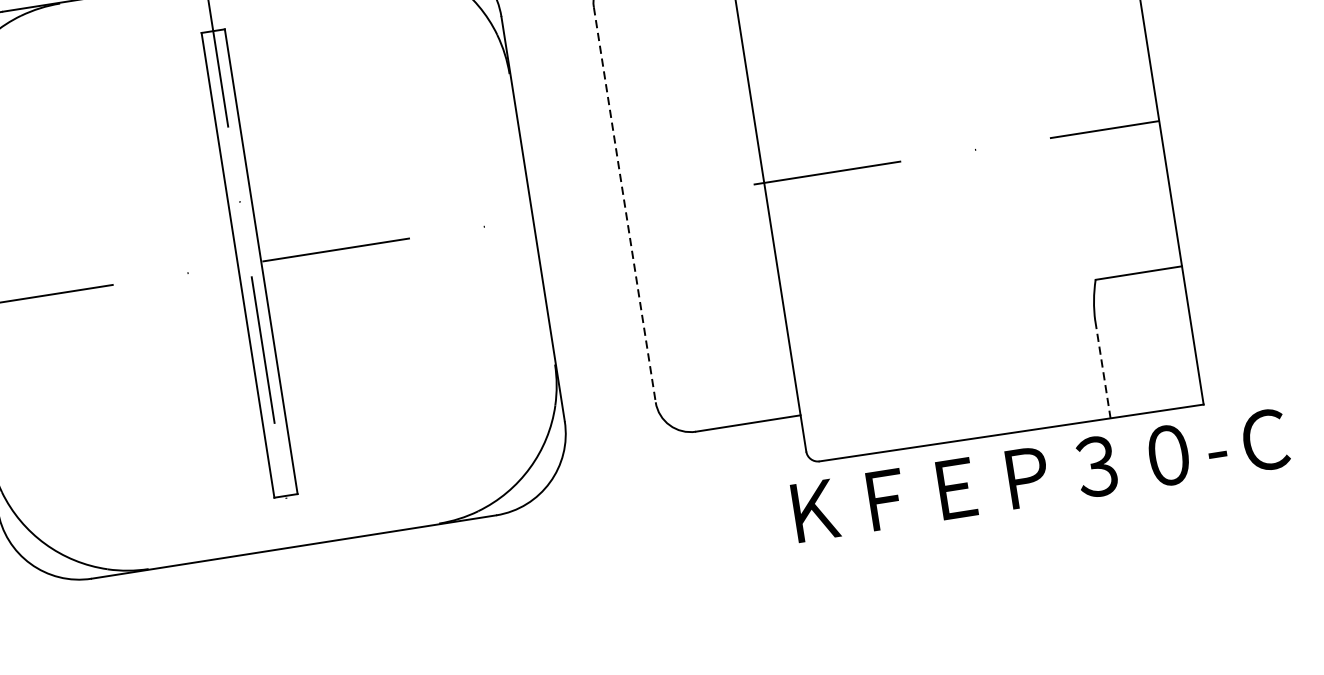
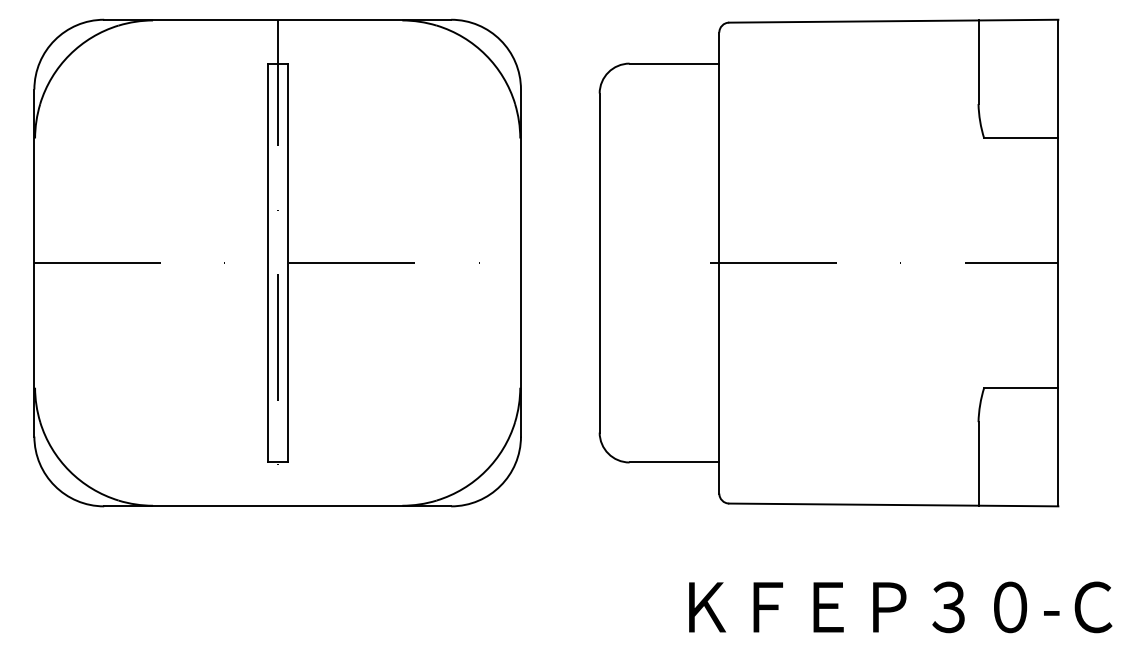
line: (624, 205) -> (599, 263), dashed -> solid
line: (1102, 369) -> (978, 463), dashed -> solid
text: (1040, 475) -> (900, 607), moved

